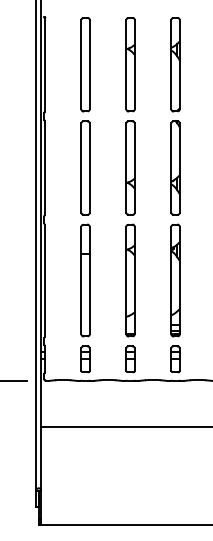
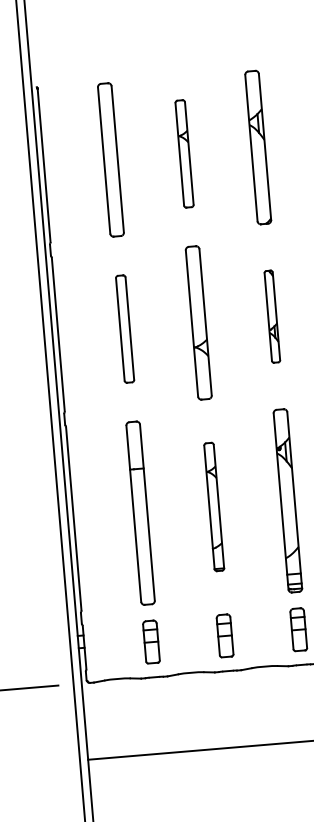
part: (130, 64) -> (184, 153), size x0.7
part: (85, 167) -> (124, 328), size x0.7
part: (175, 167) -> (272, 315), size x0.6
part: (130, 280) -> (214, 506), size x0.7

